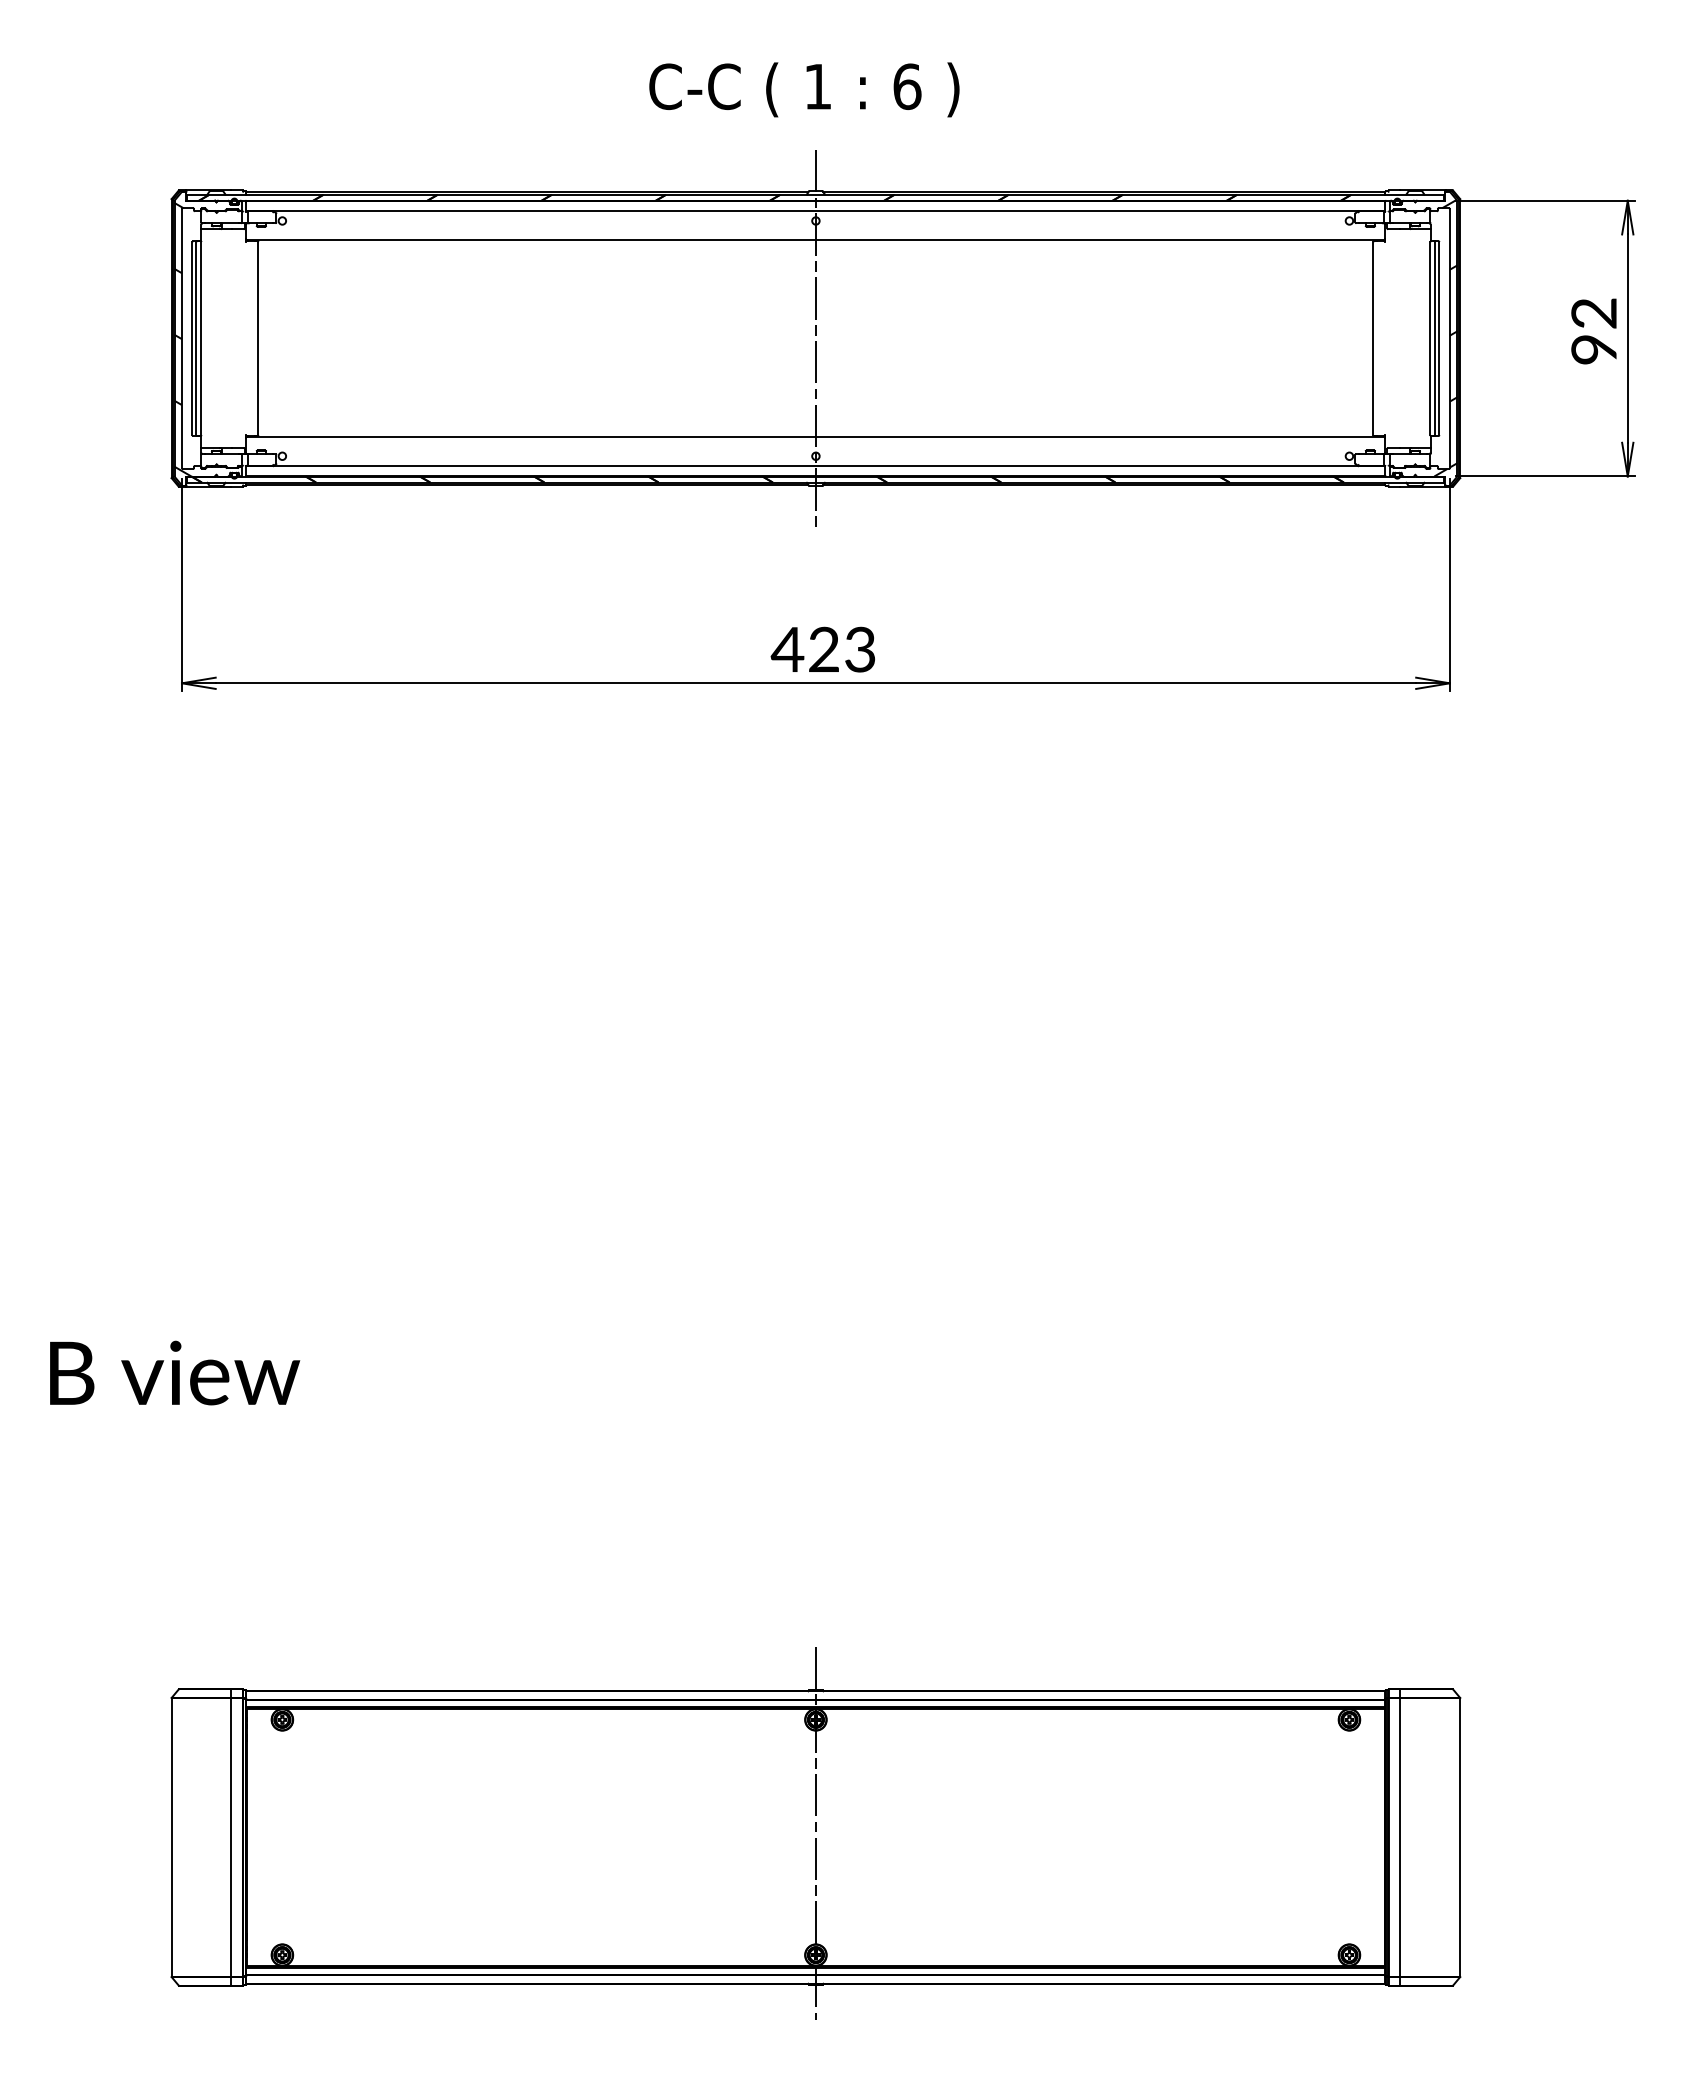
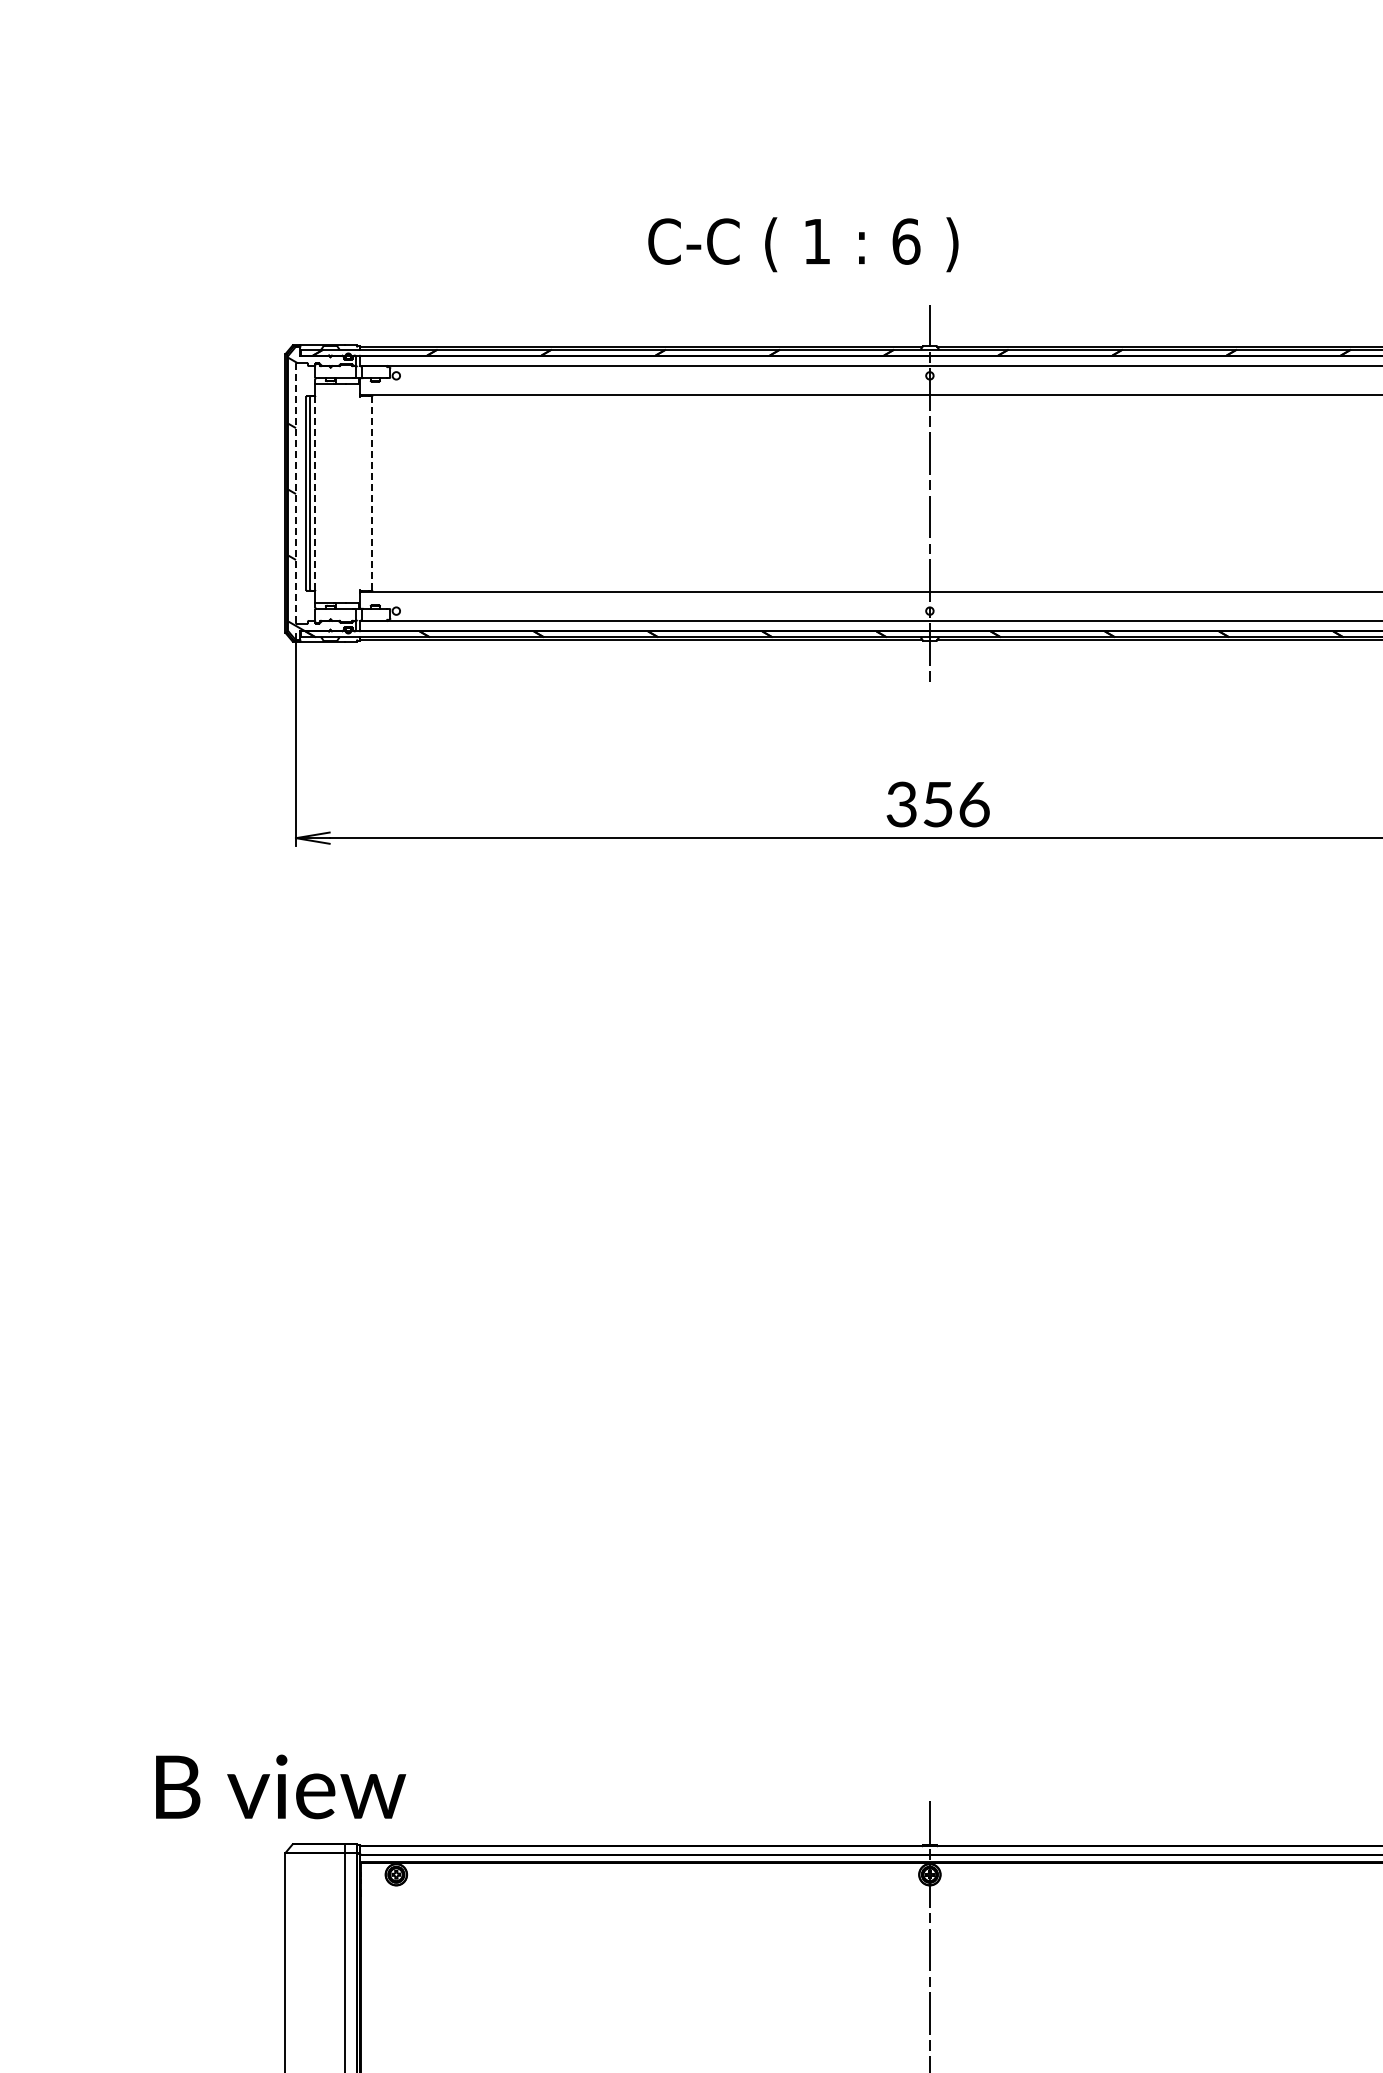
text: (804, 89) -> (803, 244), moved
line: (182, 338) -> (296, 493), solid -> dashed
line: (201, 338) -> (315, 493), solid -> dashed
line: (258, 338) -> (372, 493), solid -> dashed
text: (822, 649) -> (936, 804), 423 -> 356
text: (175, 1372) -> (281, 1786), moved

